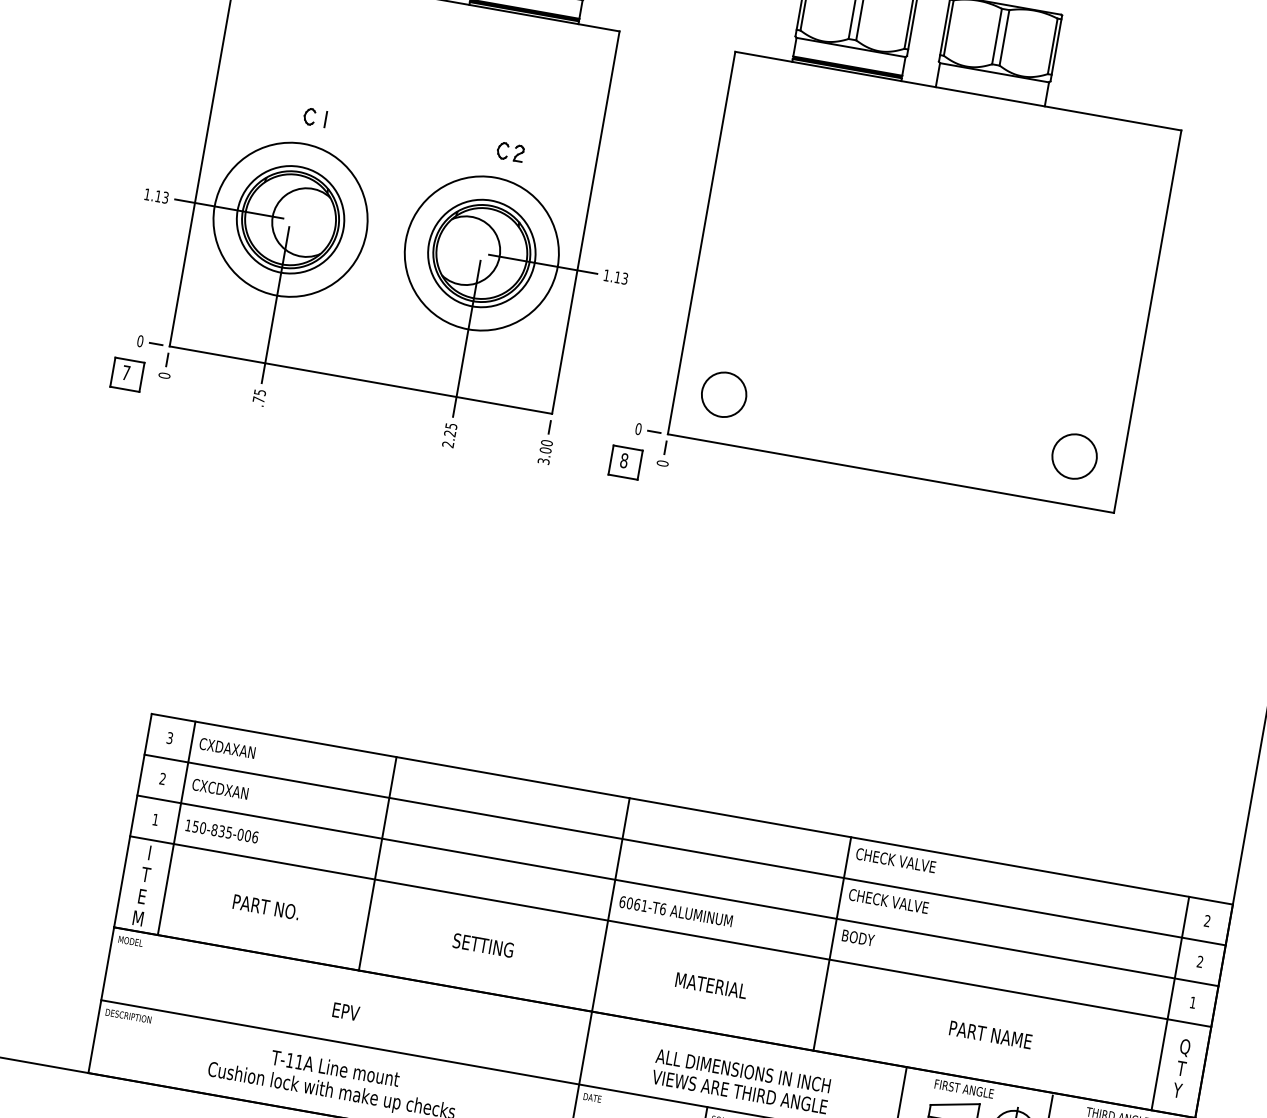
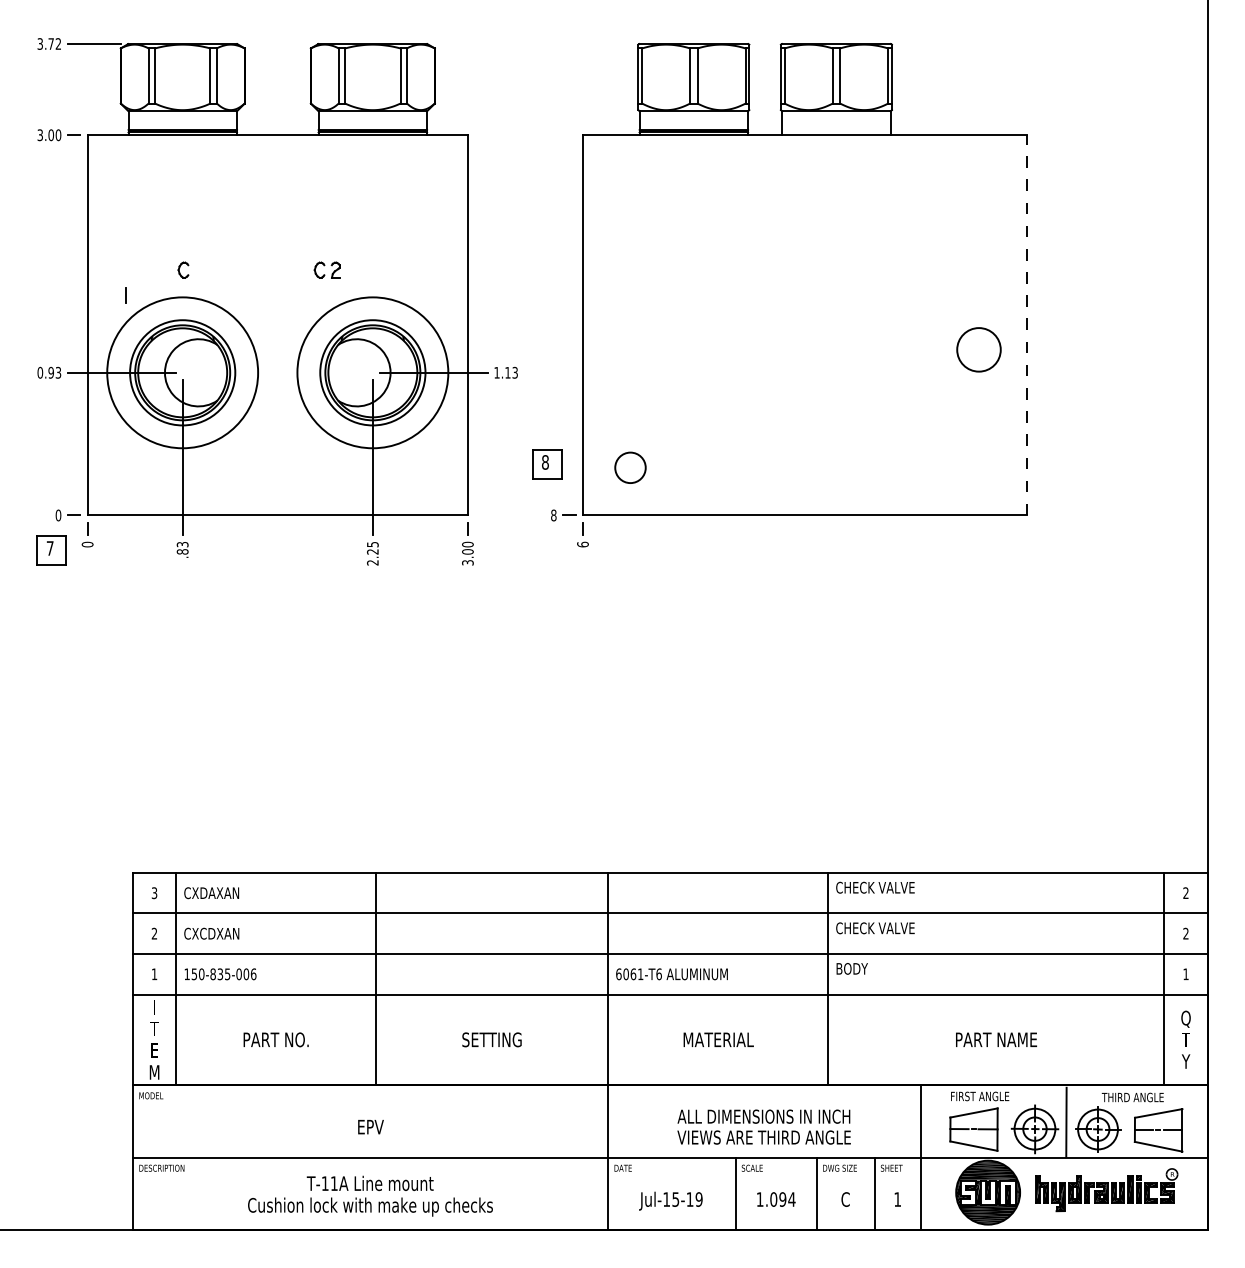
line: (325, 119) -> (125, 295), moved
part: (509, 151) -> (326, 269), moved
text: (152, 195) -> (45, 372), 1.13 -> 0.93
line: (1147, 320) -> (1026, 324), solid -> dashed
circle: (724, 394) -> (630, 467), size x0.7
text: (259, 396) -> (182, 548), .75 -> .83
text: (638, 429) -> (553, 515), 0 -> 8
circle: (1074, 456) -> (978, 349), moved
part: (625, 463) -> (547, 464), moved
text: (662, 463) -> (582, 544), 0 -> 6

